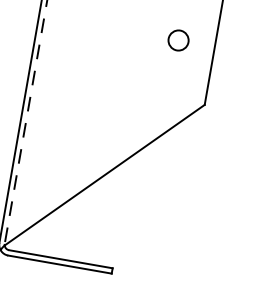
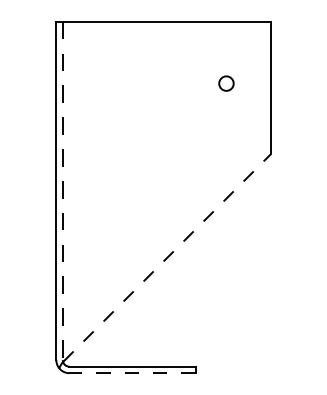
circle: (178, 40) -> (226, 83), size x0.6
line: (105, 174) -> (167, 257), solid -> dashed
line: (59, 264) -> (131, 373), solid -> dashed

